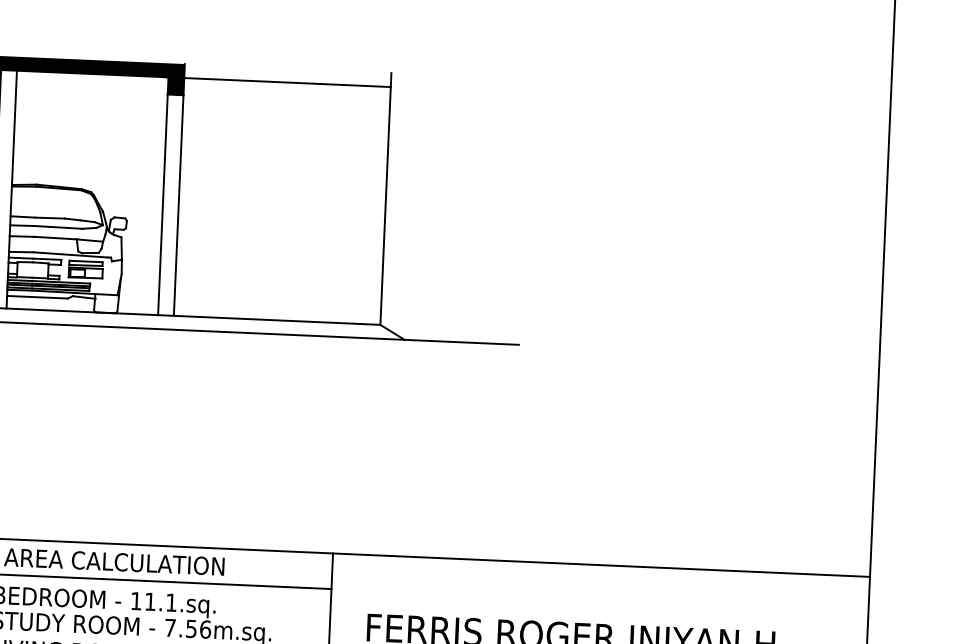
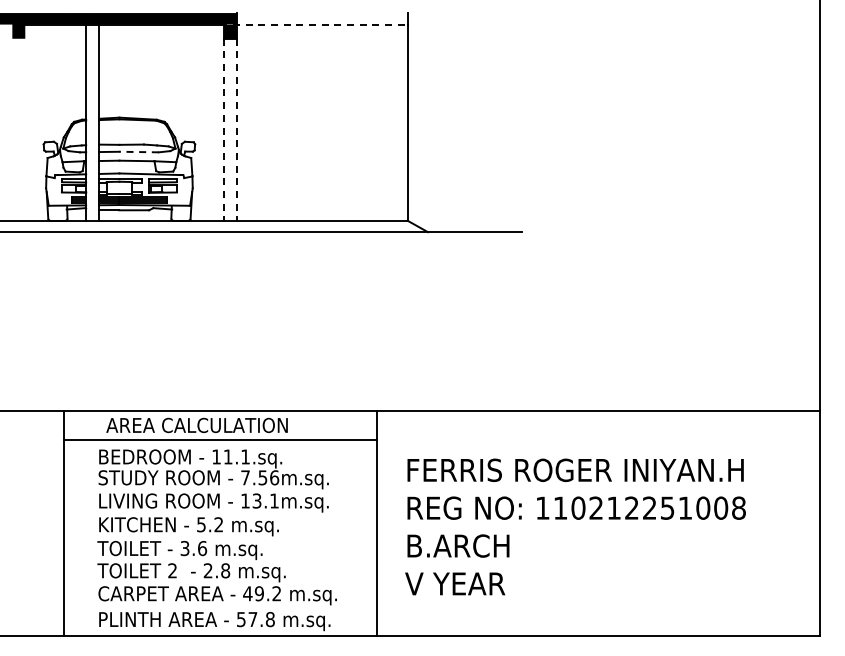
line: (276, 81) -> (313, 24), solid -> dashed
line: (163, 204) -> (224, 129), solid -> dashed
line: (179, 205) -> (237, 129), solid -> dashed
line: (59, 227) -> (139, 152), solid -> dashed

